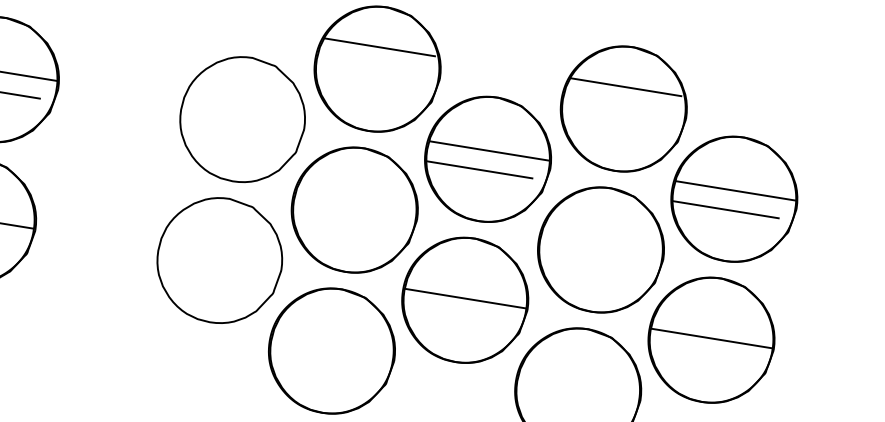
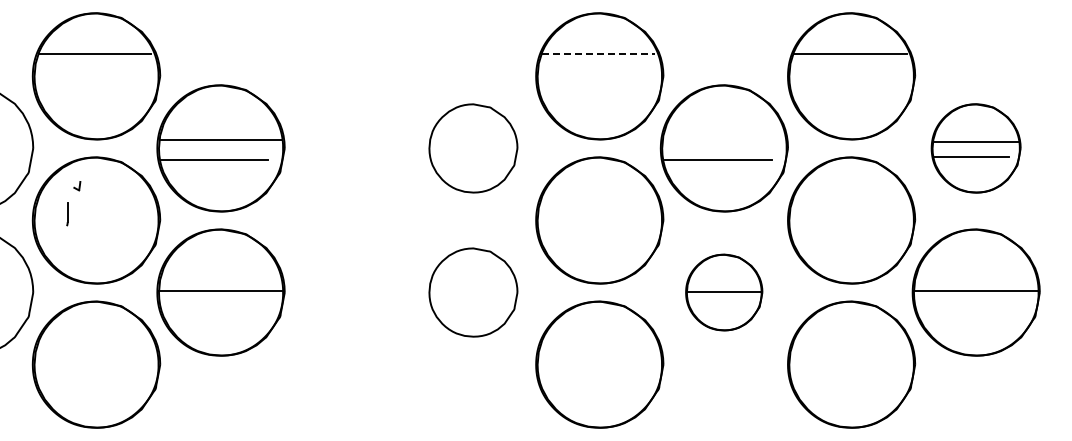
line: (379, 47) -> (598, 54), solid -> dashed
part: (242, 119) -> (473, 148), size x0.7
line: (489, 150) -> (724, 139), removed
part: (733, 199) -> (975, 148), size x0.7
part: (219, 260) -> (473, 292), size x0.7
part: (464, 300) -> (723, 292), size x0.6

